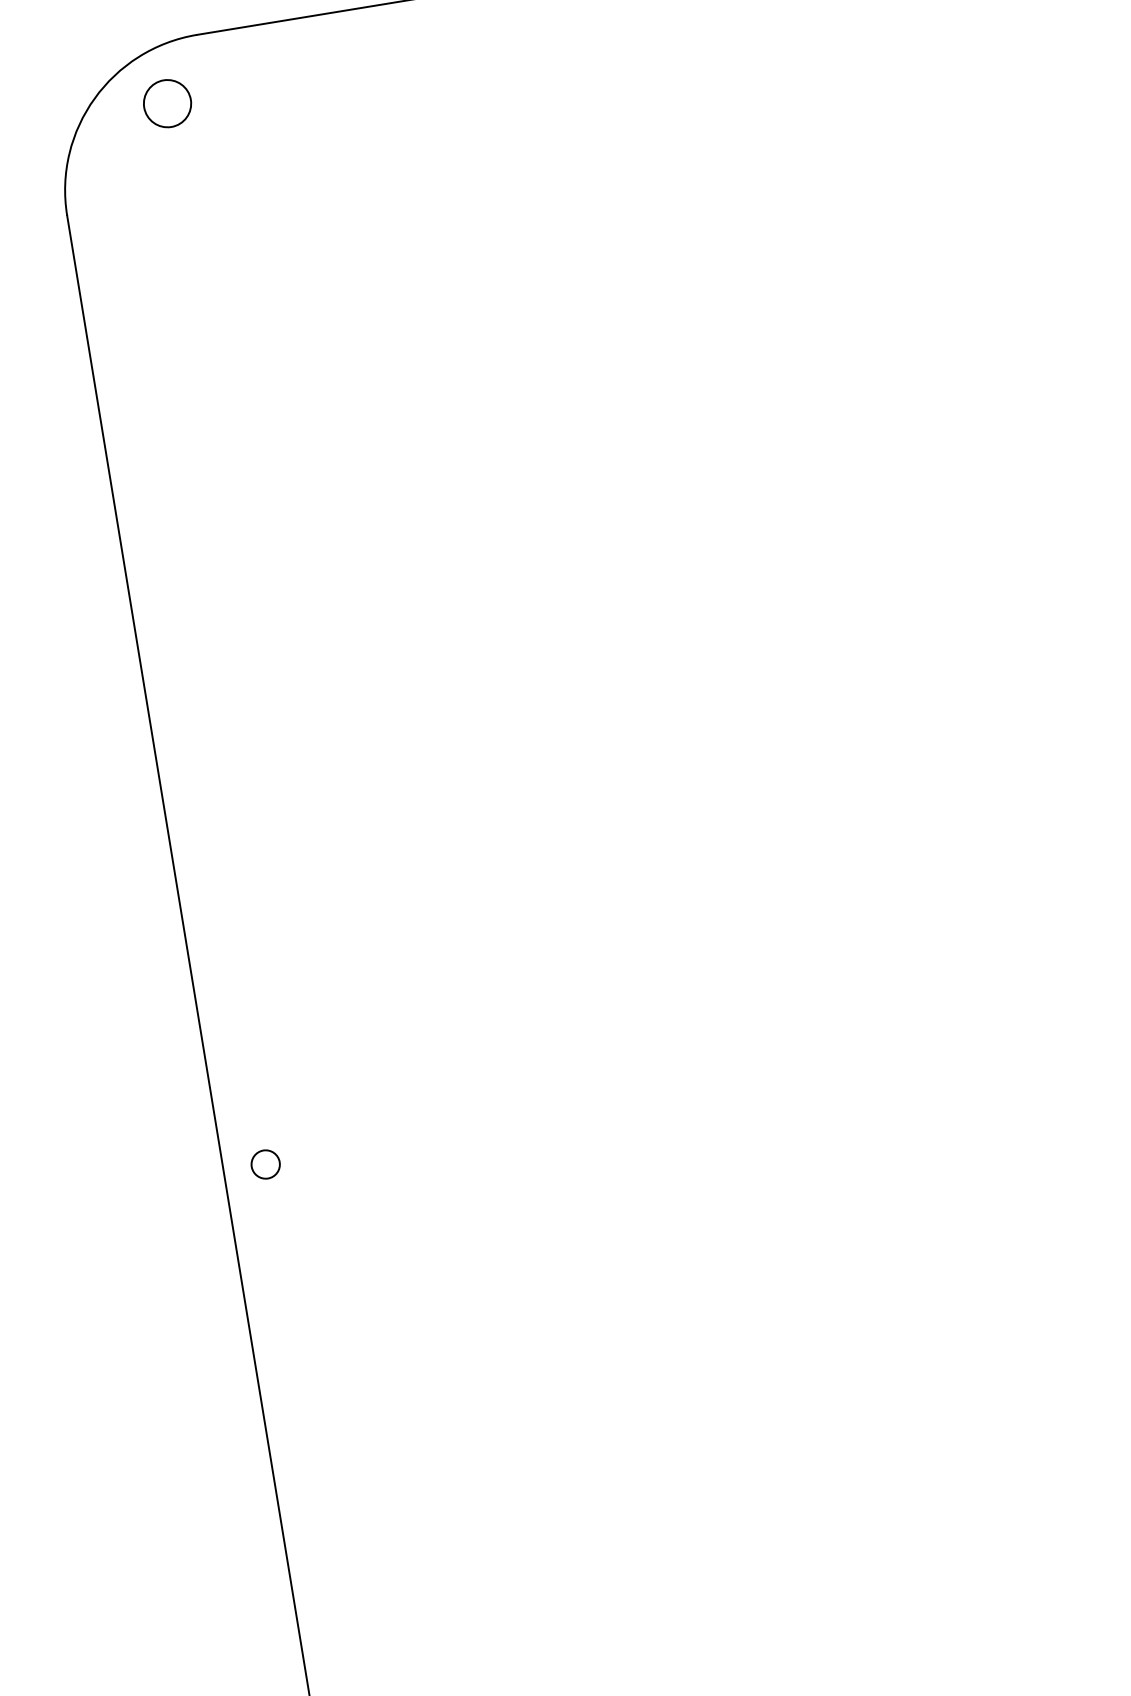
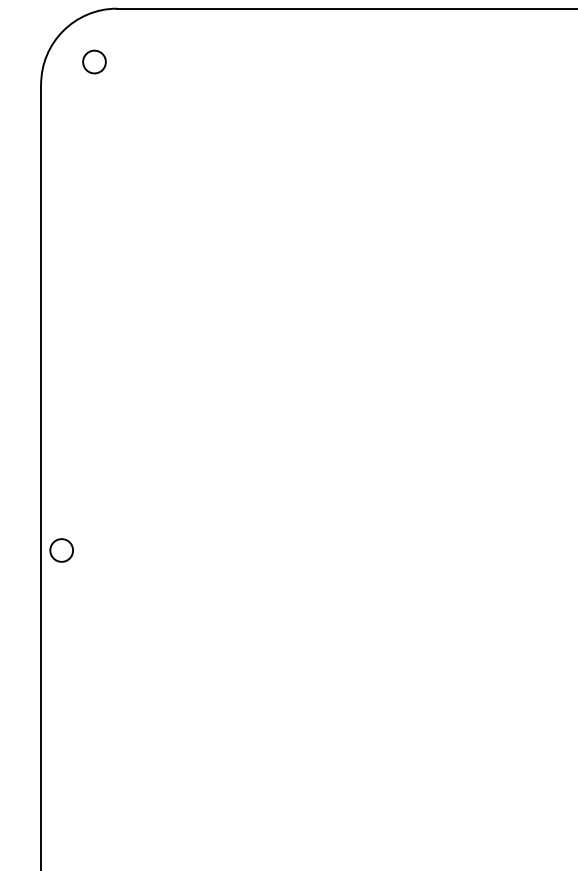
circle: (167, 102) -> (94, 61), moved
circle: (265, 1164) -> (61, 550), size x1.67

